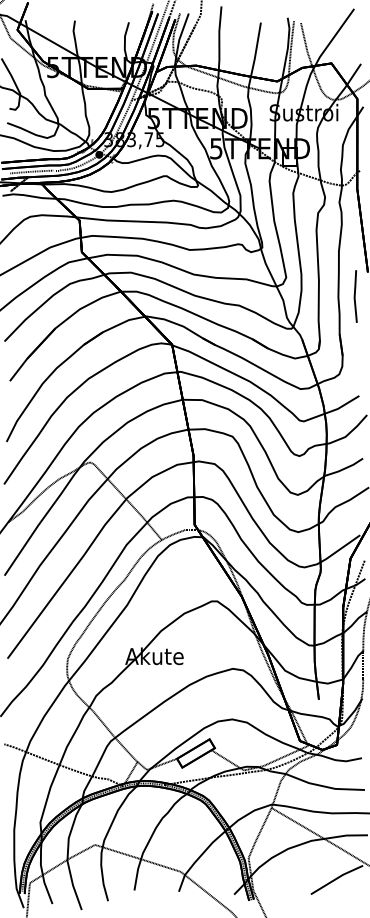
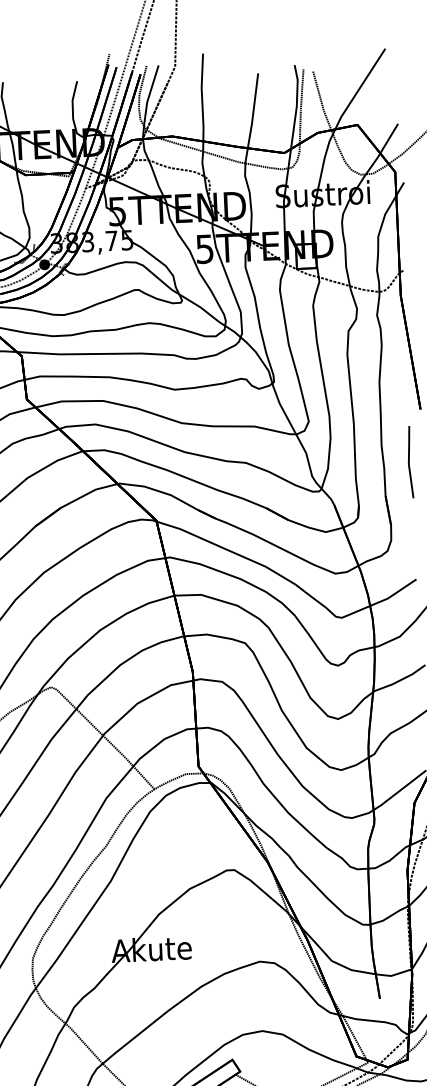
line: (355, 296) -> (409, 462), moved

